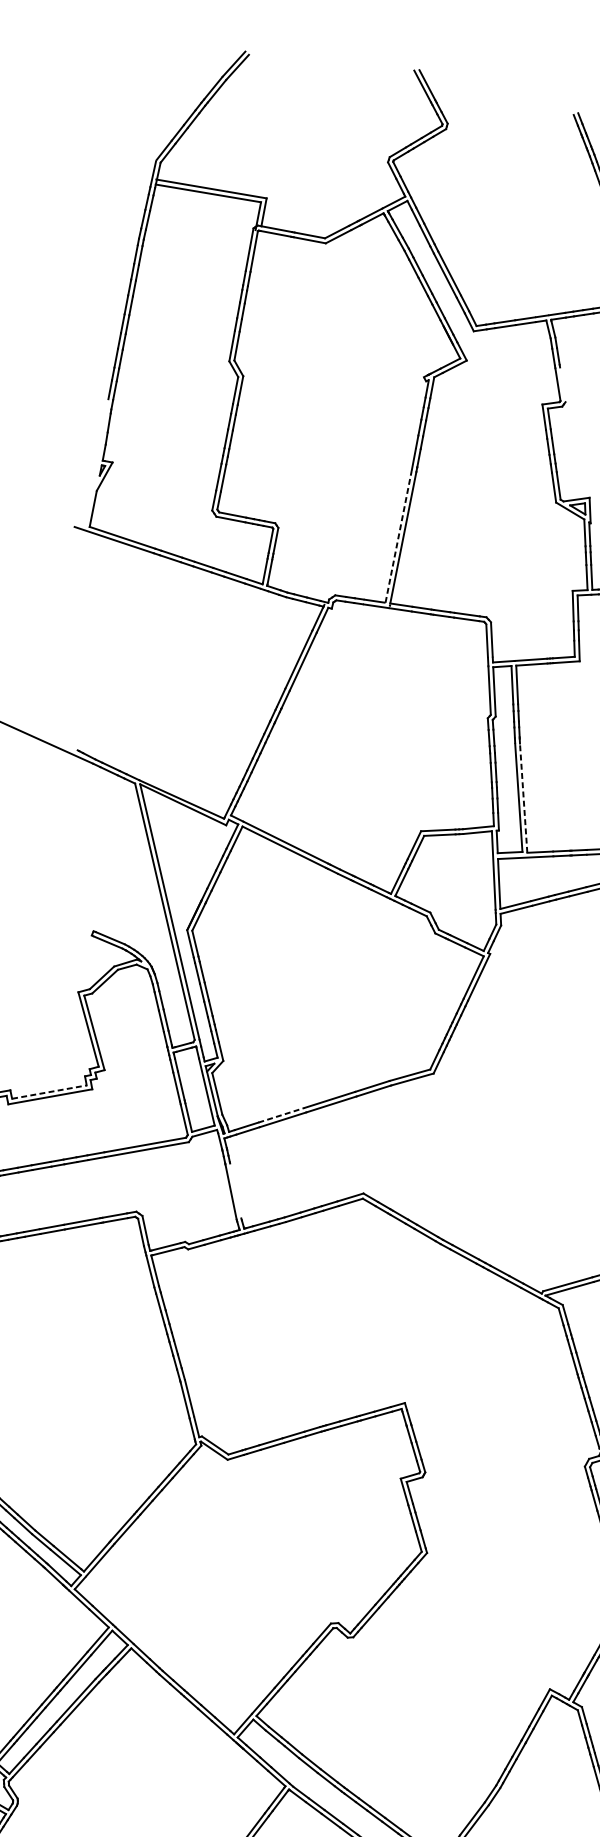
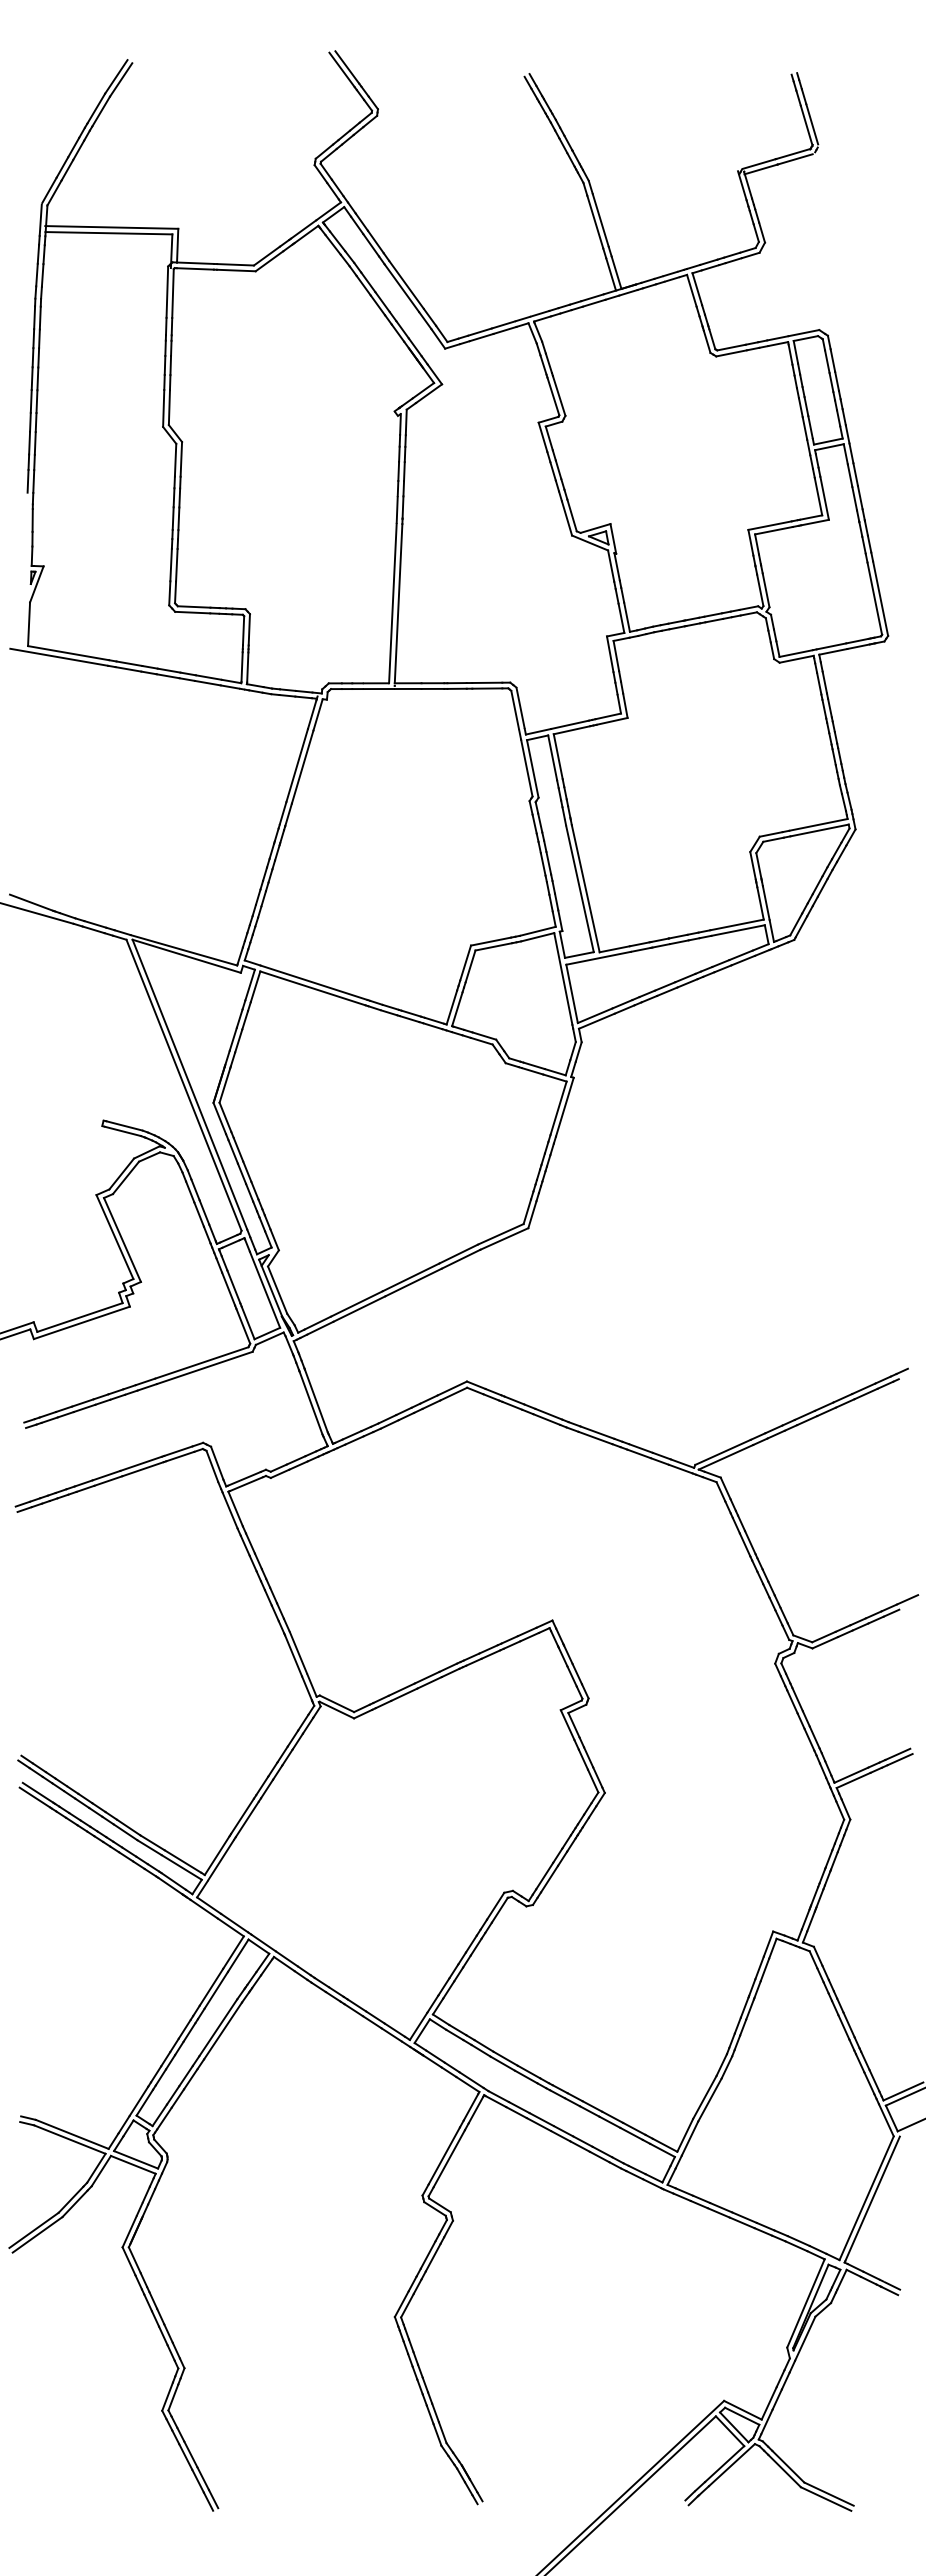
line: (562, 384) -> (558, 395), added
line: (398, 536) -> (392, 603), dashed -> solid
line: (60, 740) -> (31, 902), added
line: (523, 797) -> (585, 888), dashed -> solid
line: (49, 1092) -> (80, 1317), dashed -> solid
line: (281, 1114) -> (356, 1303), dashed -> solid
line: (235, 1190) -> (315, 1400), added

